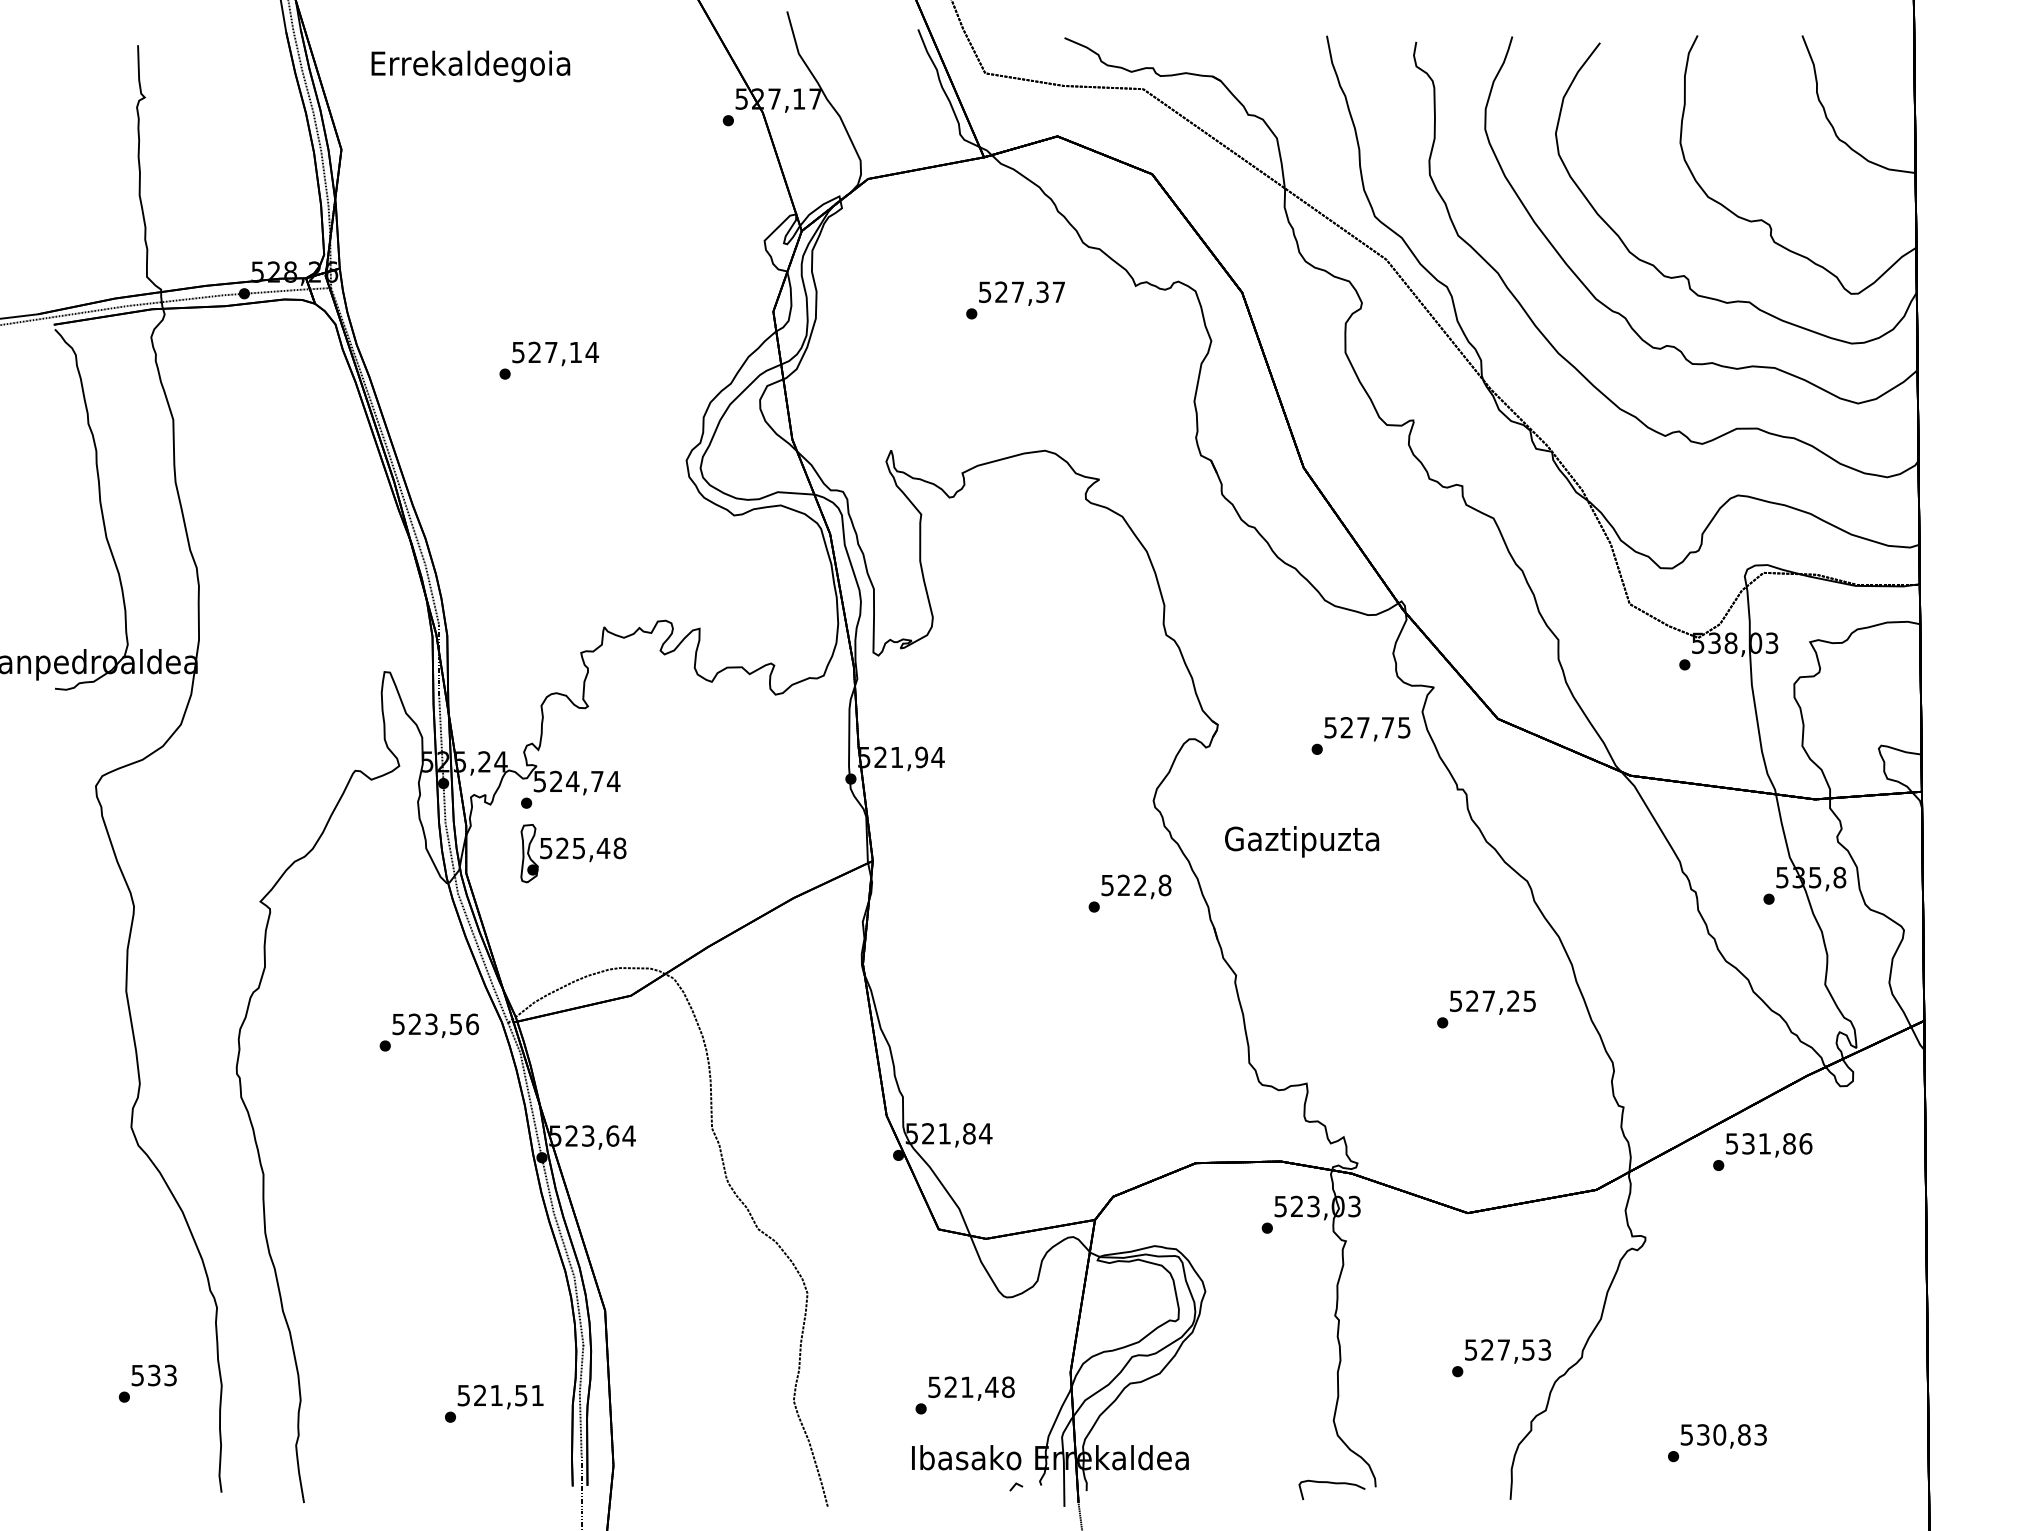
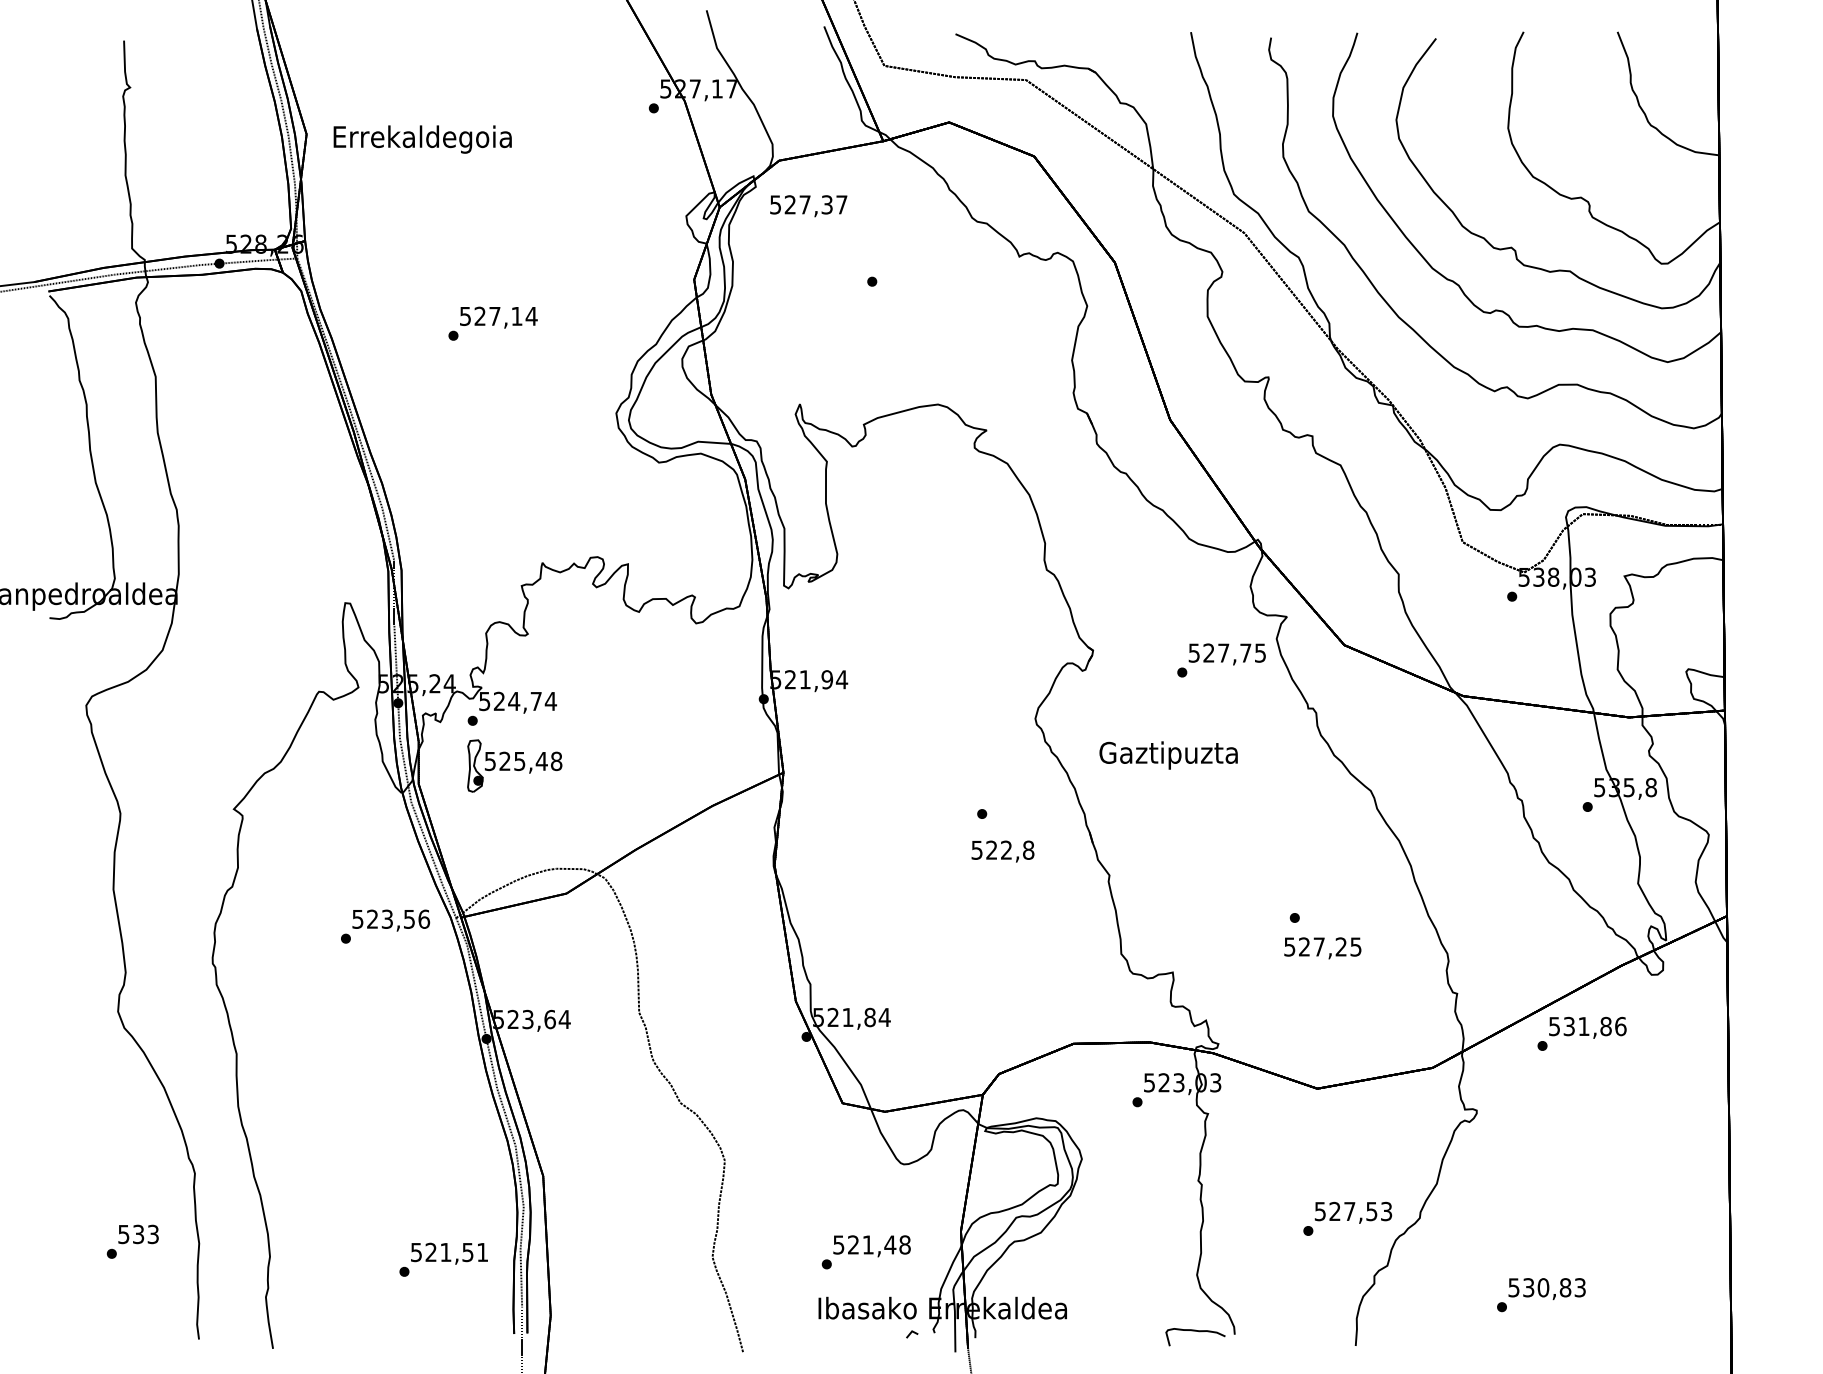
text: (470, 66) -> (422, 139), moved
text: (1021, 293) -> (808, 205), moved
text: (1136, 886) -> (1003, 851), moved
text: (1492, 1002) -> (1322, 948), moved

